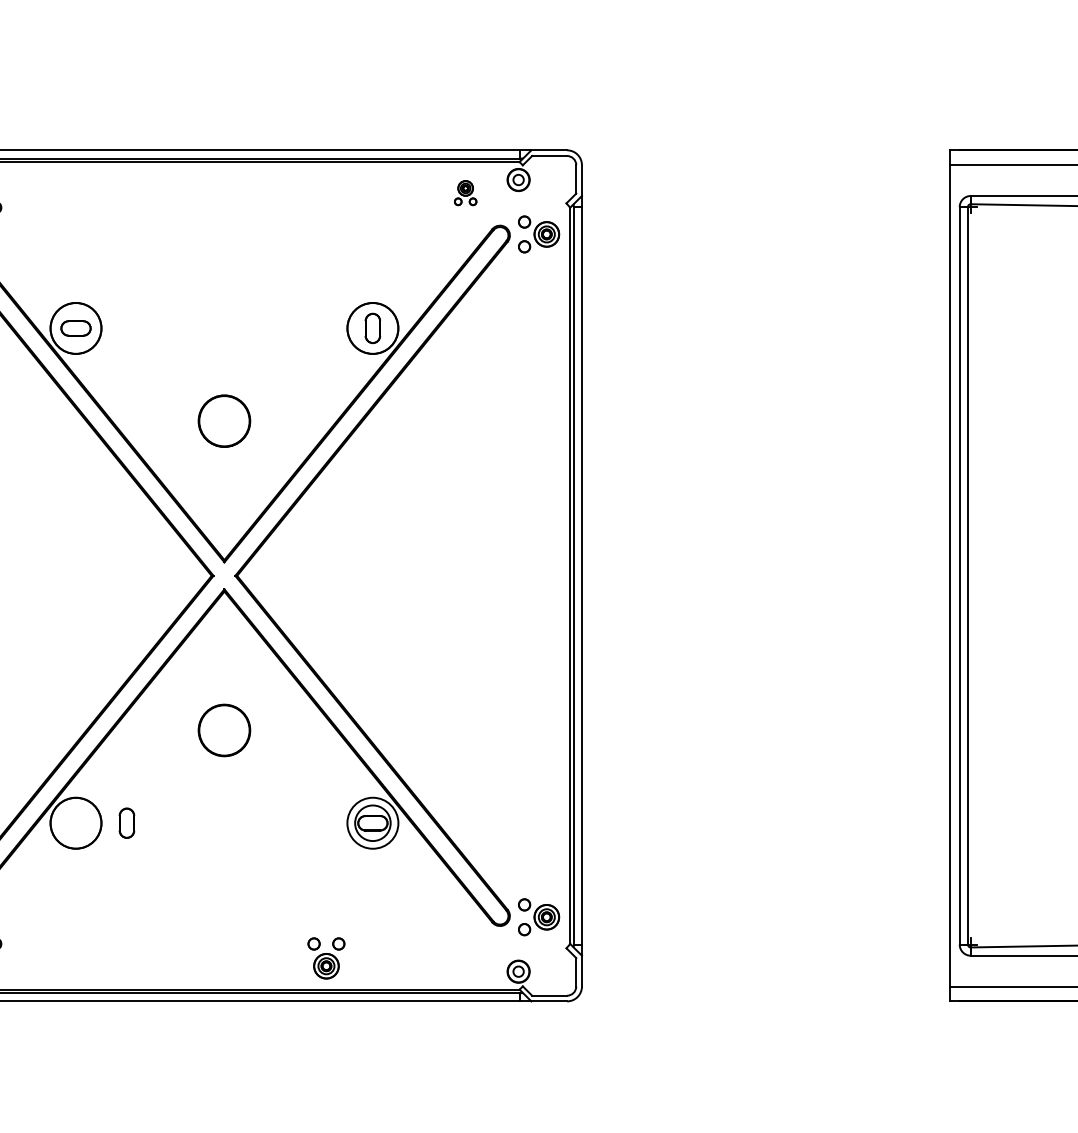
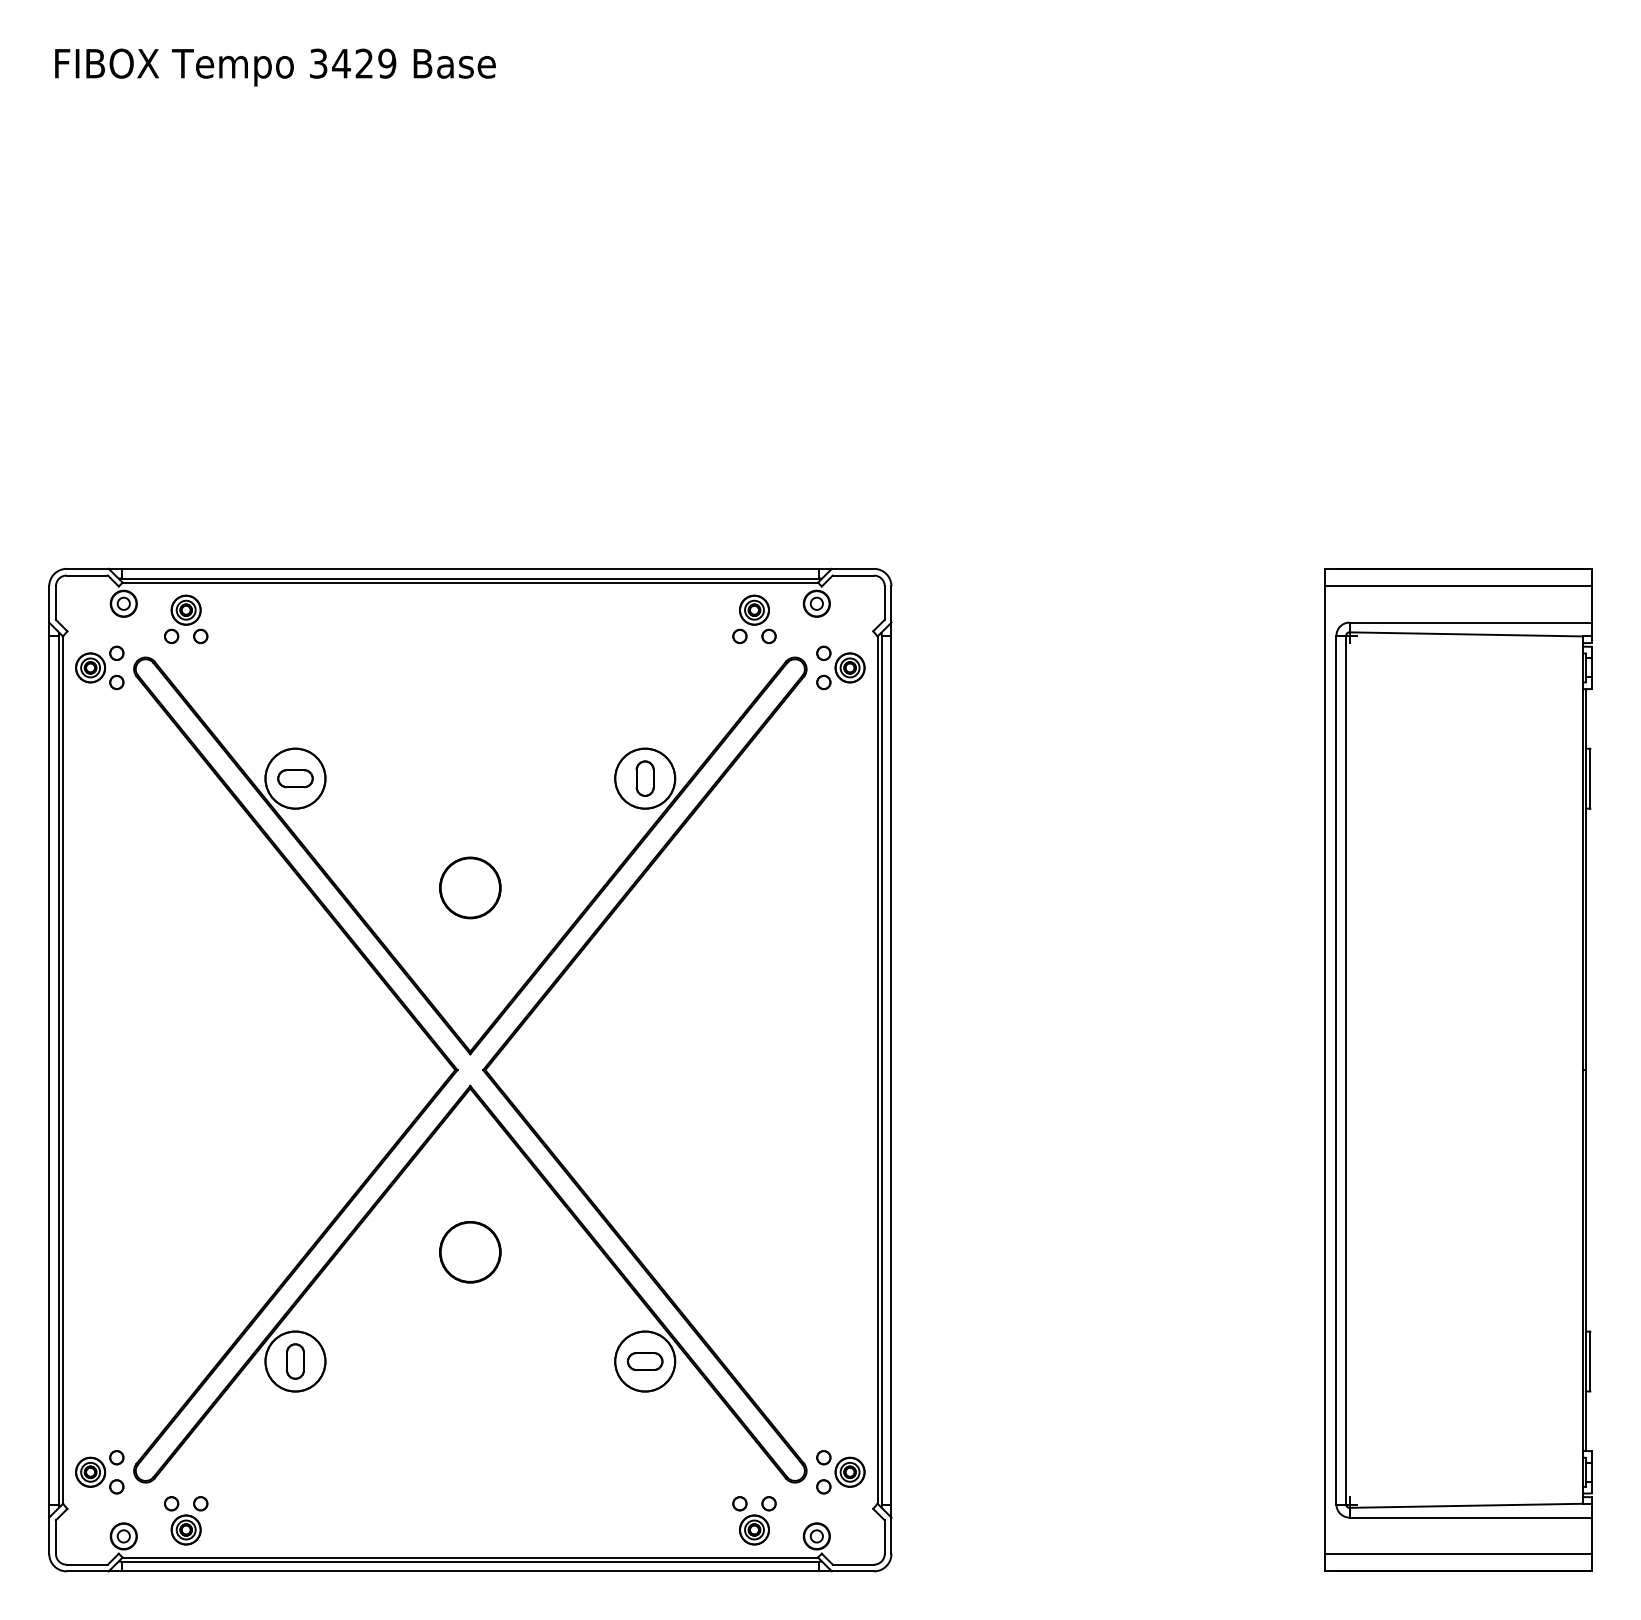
part: (465, 192) -> (754, 618), size x1.67
part: (126, 823) -> (295, 1361), moved
circle: (373, 823) -> (645, 1361), size x1.43
part: (326, 958) -> (754, 1520), moved

